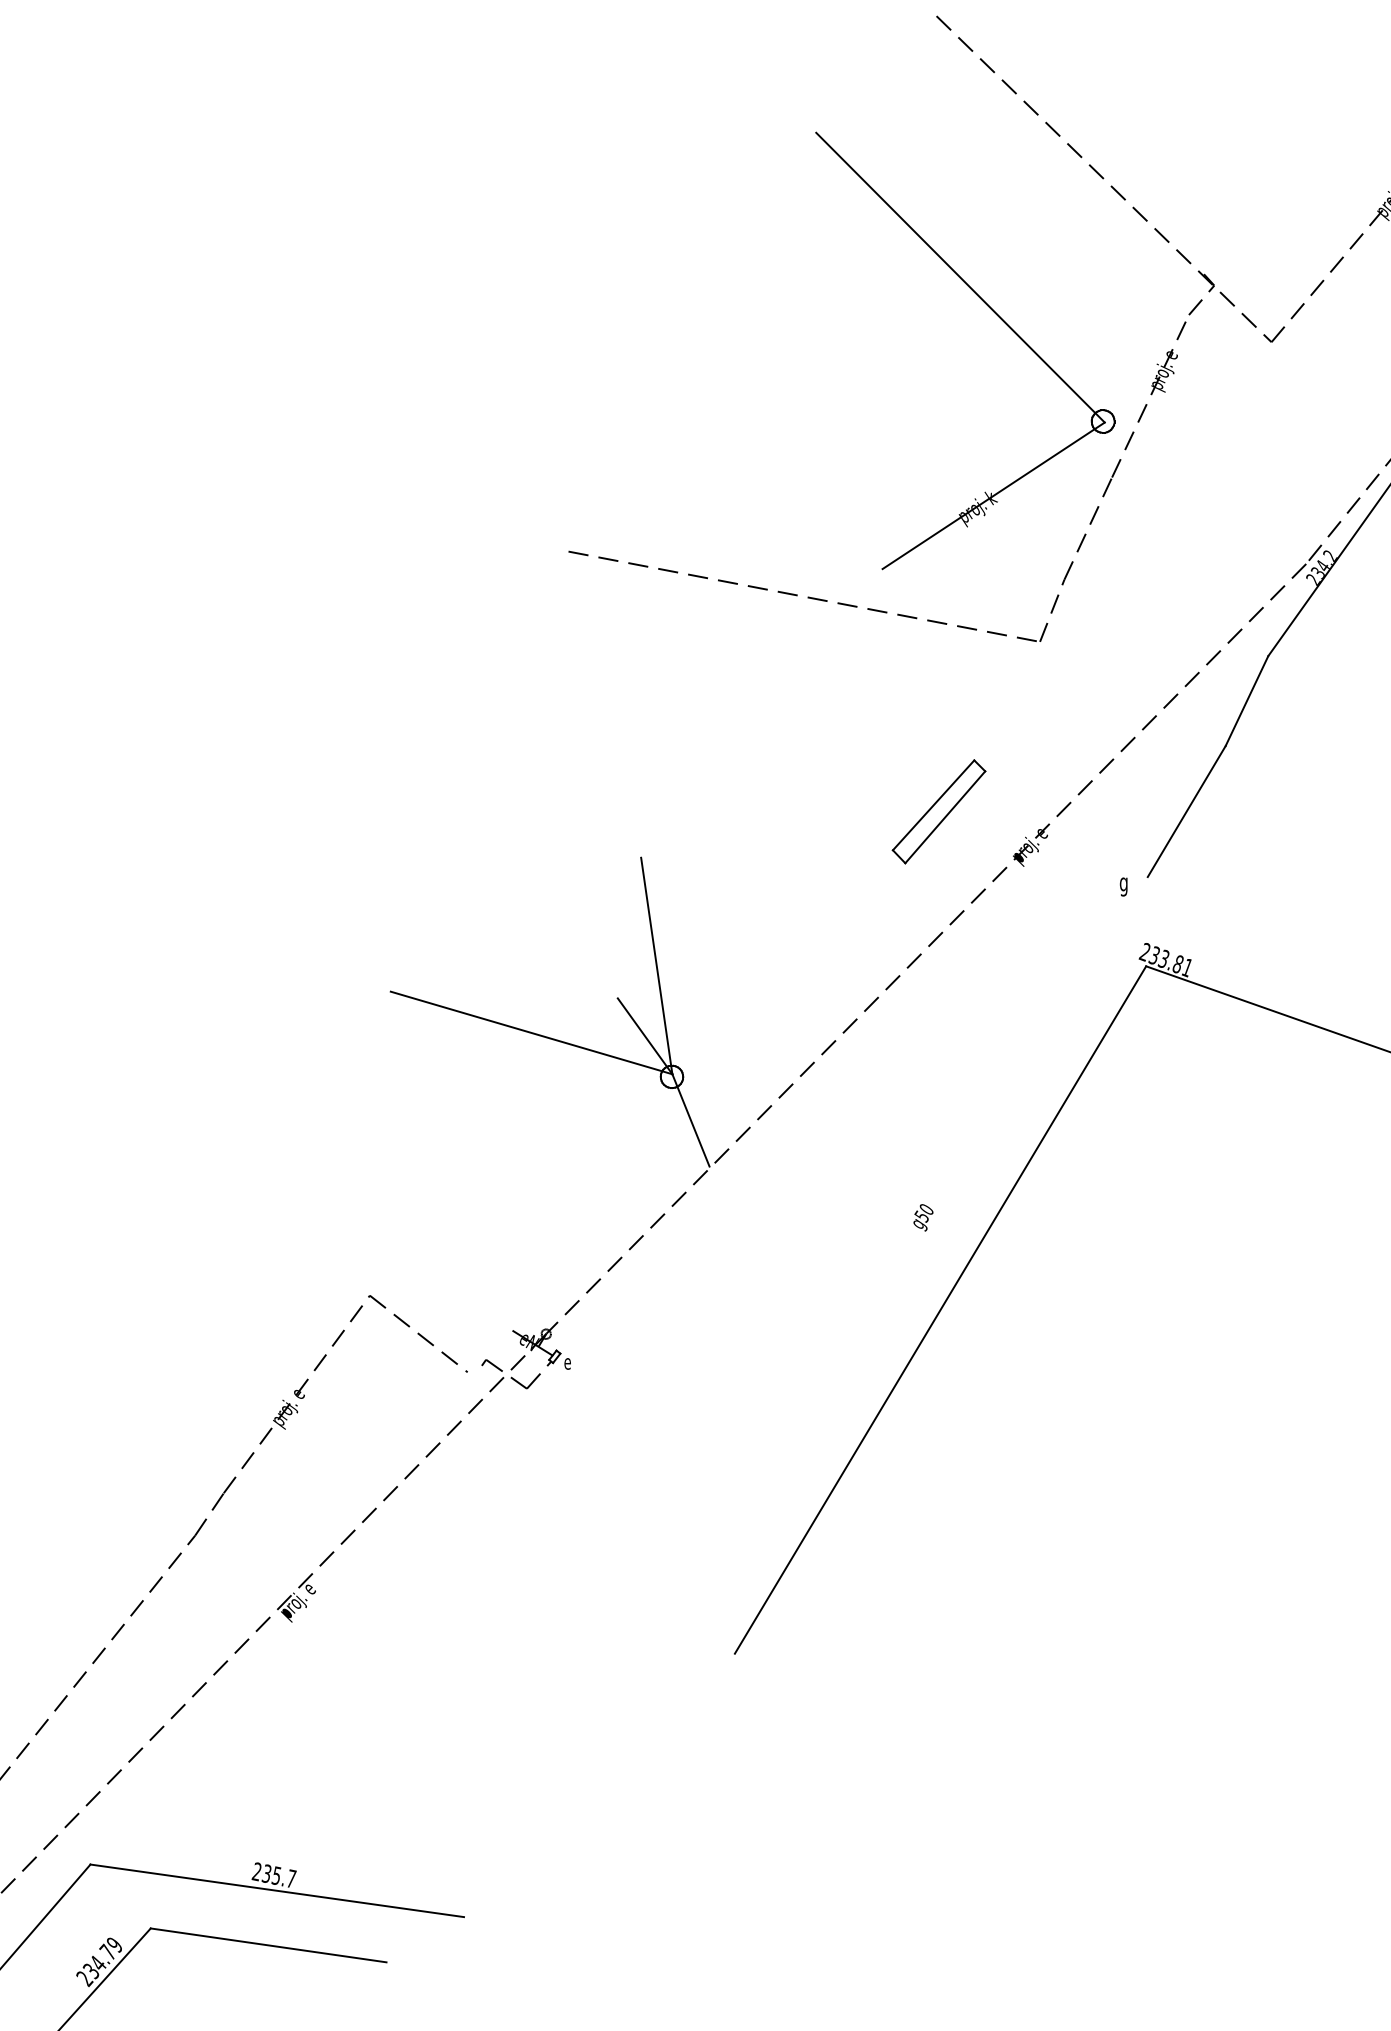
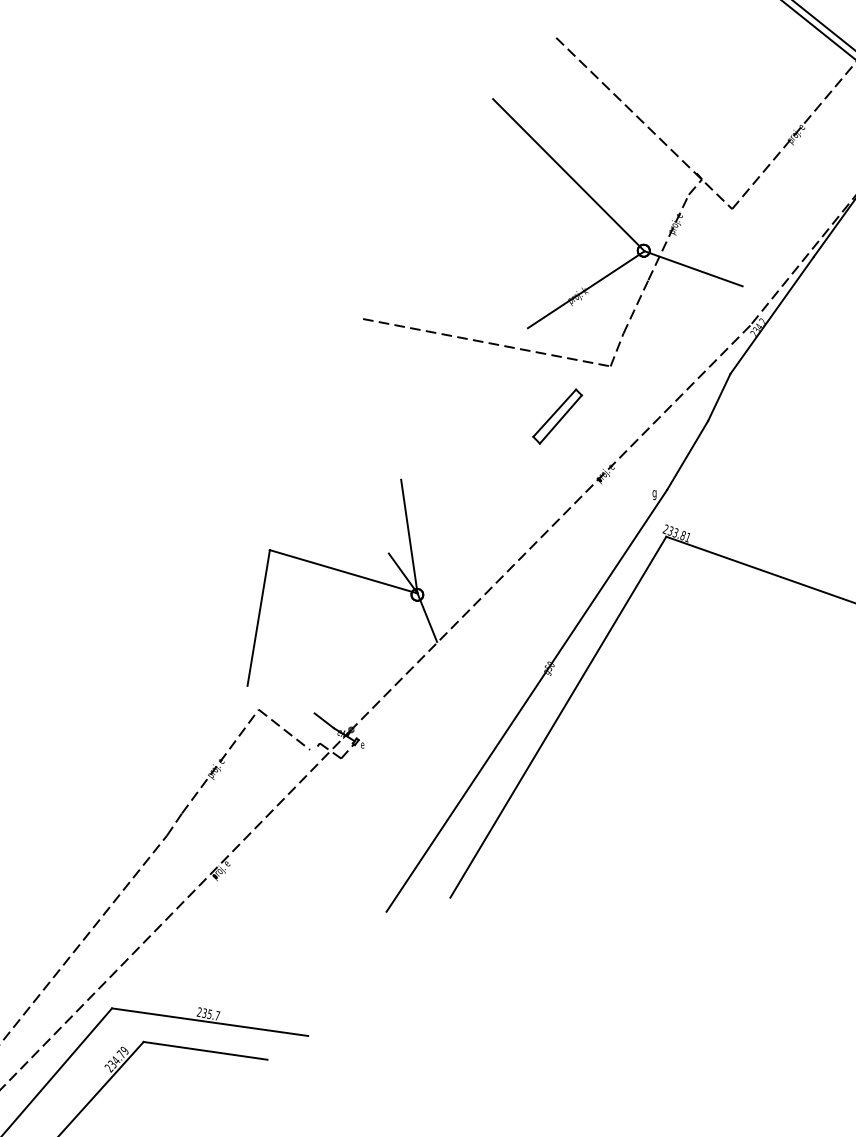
line: (1197, 455) -> (693, 268), added
part: (938, 811) -> (557, 416), moved
line: (369, 1120) -> (258, 617), added
line: (879, 1278) -> (526, 700), added
line: (495, 1316) -> (324, 720), added

